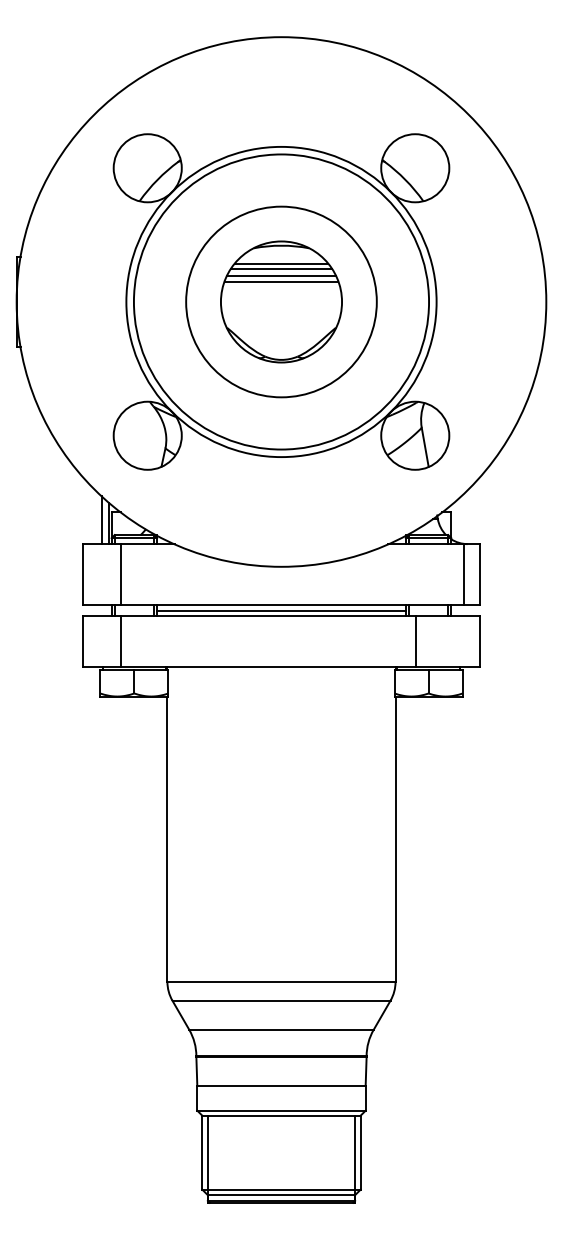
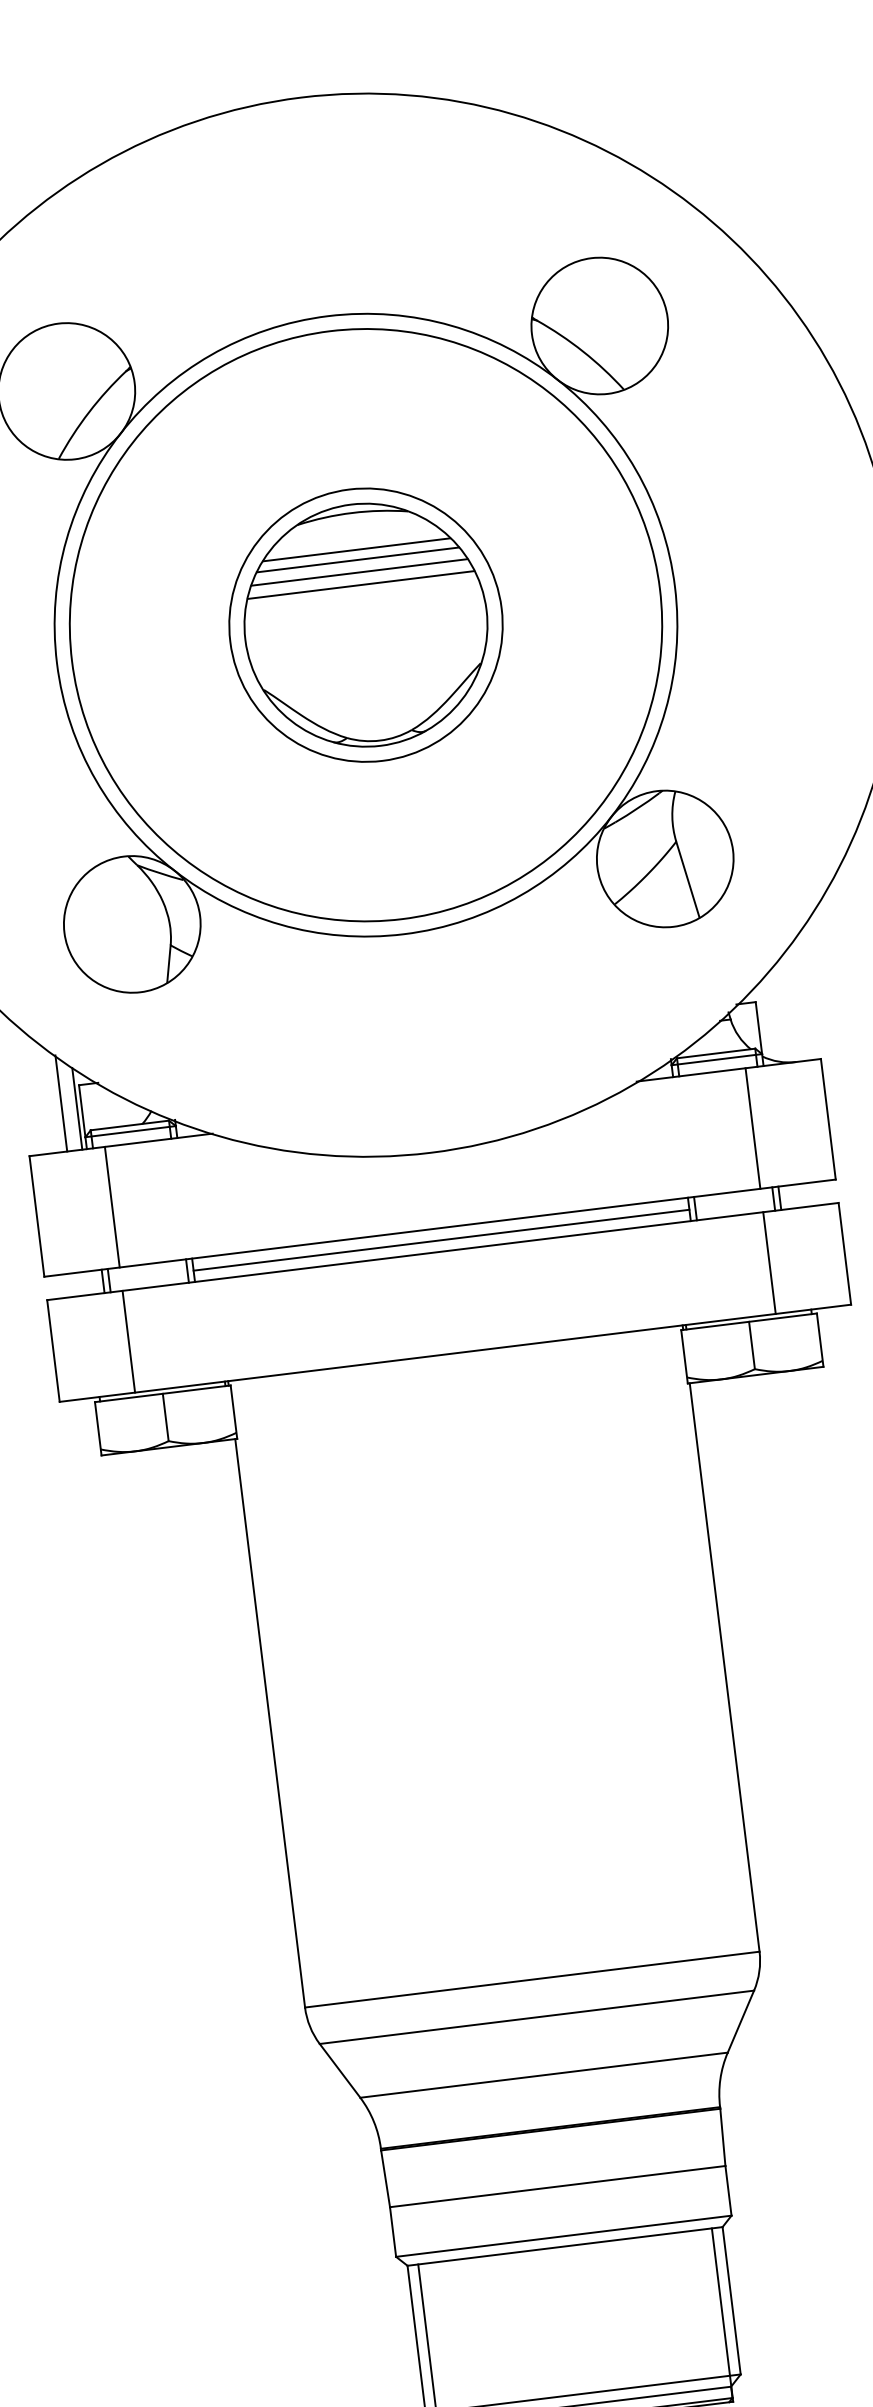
circle: (281, 301) -> (365, 624), size x0.71
line: (464, 574) -> (753, 1128), moved
line: (416, 641) -> (769, 1262), moved

